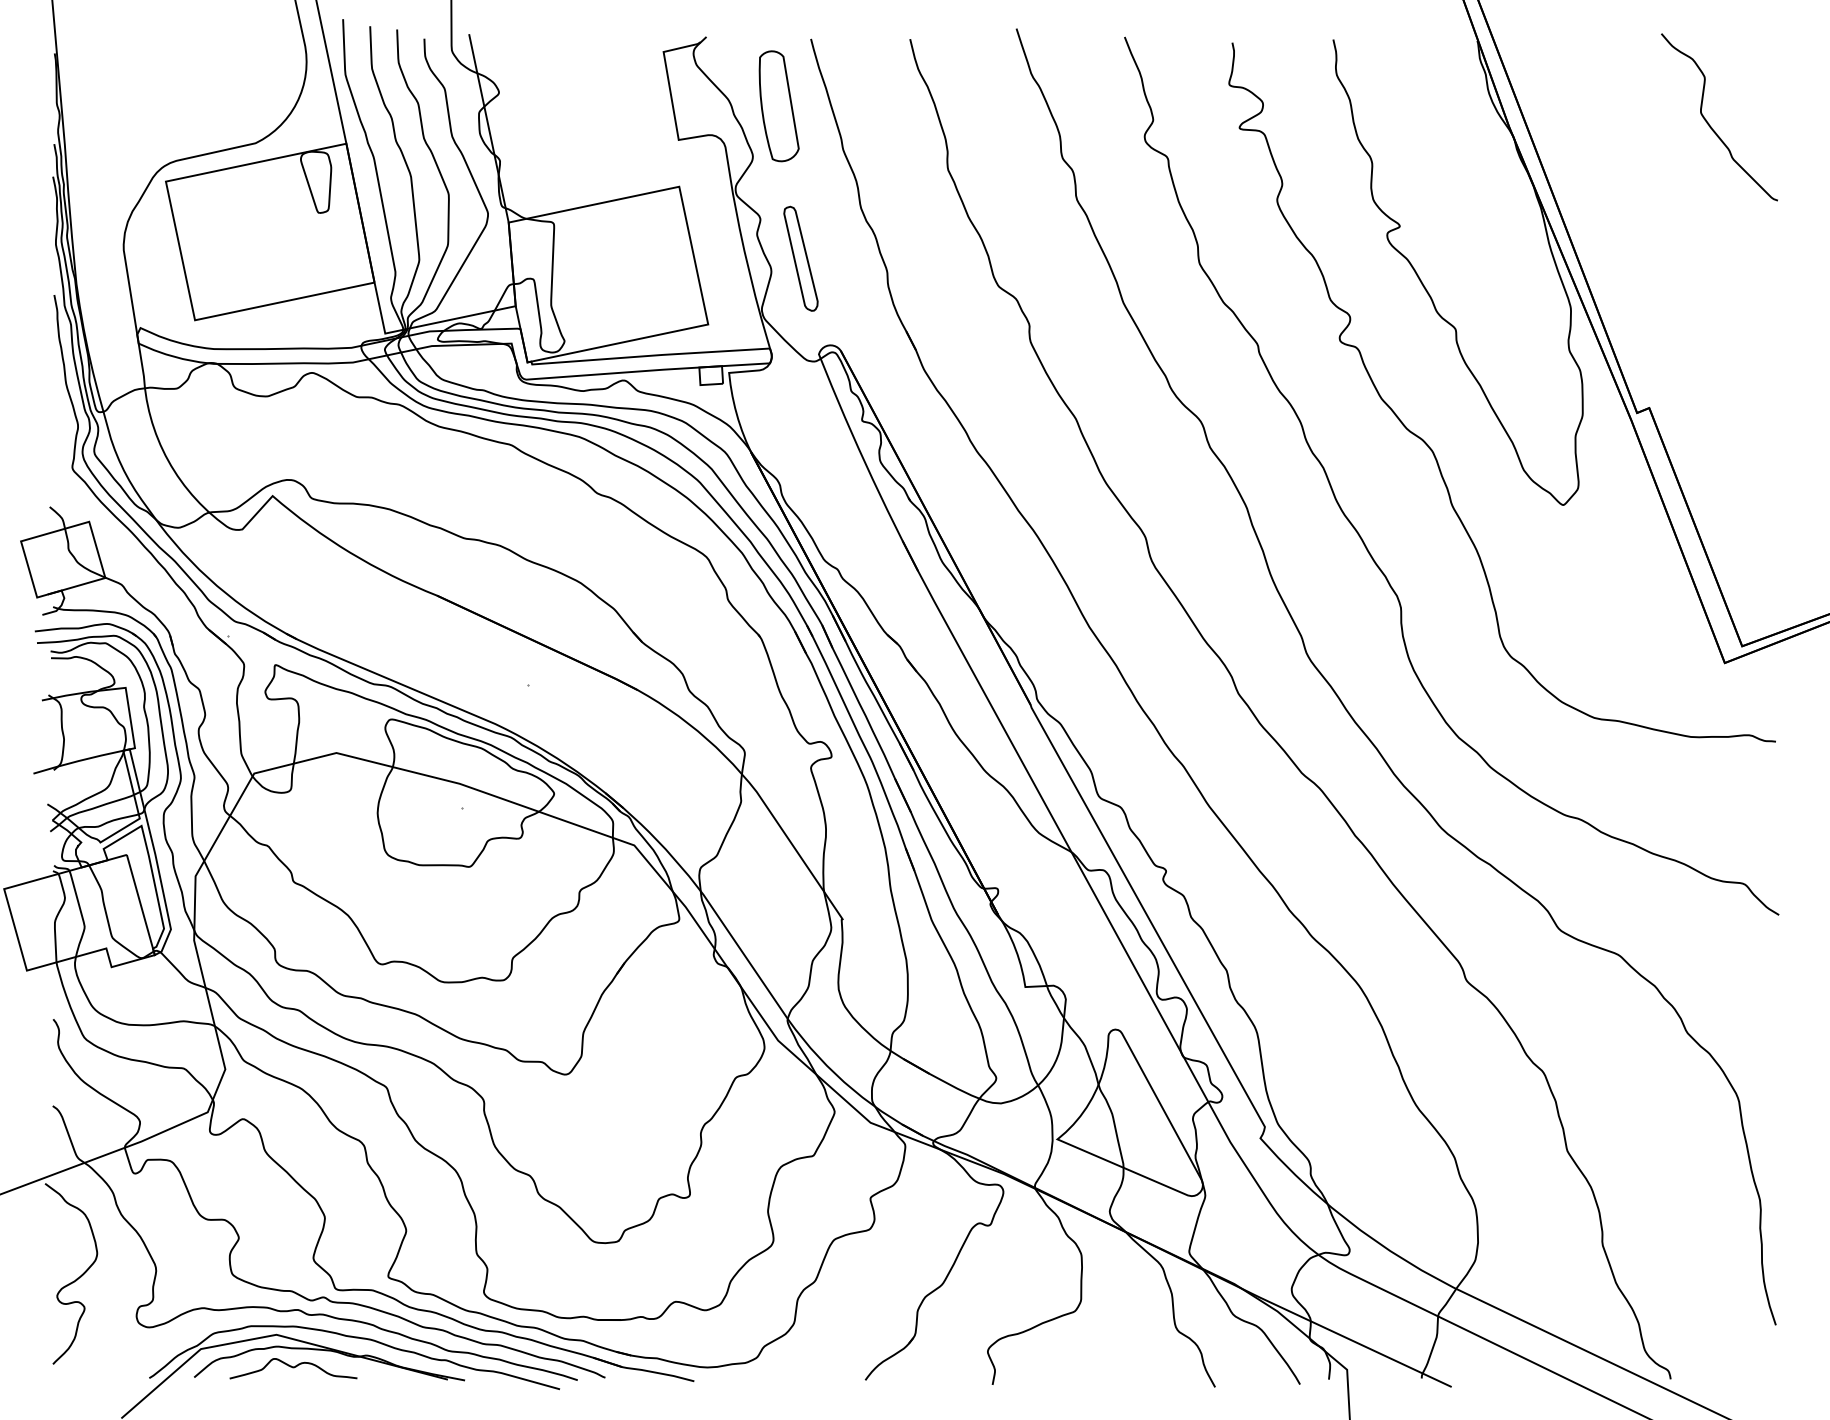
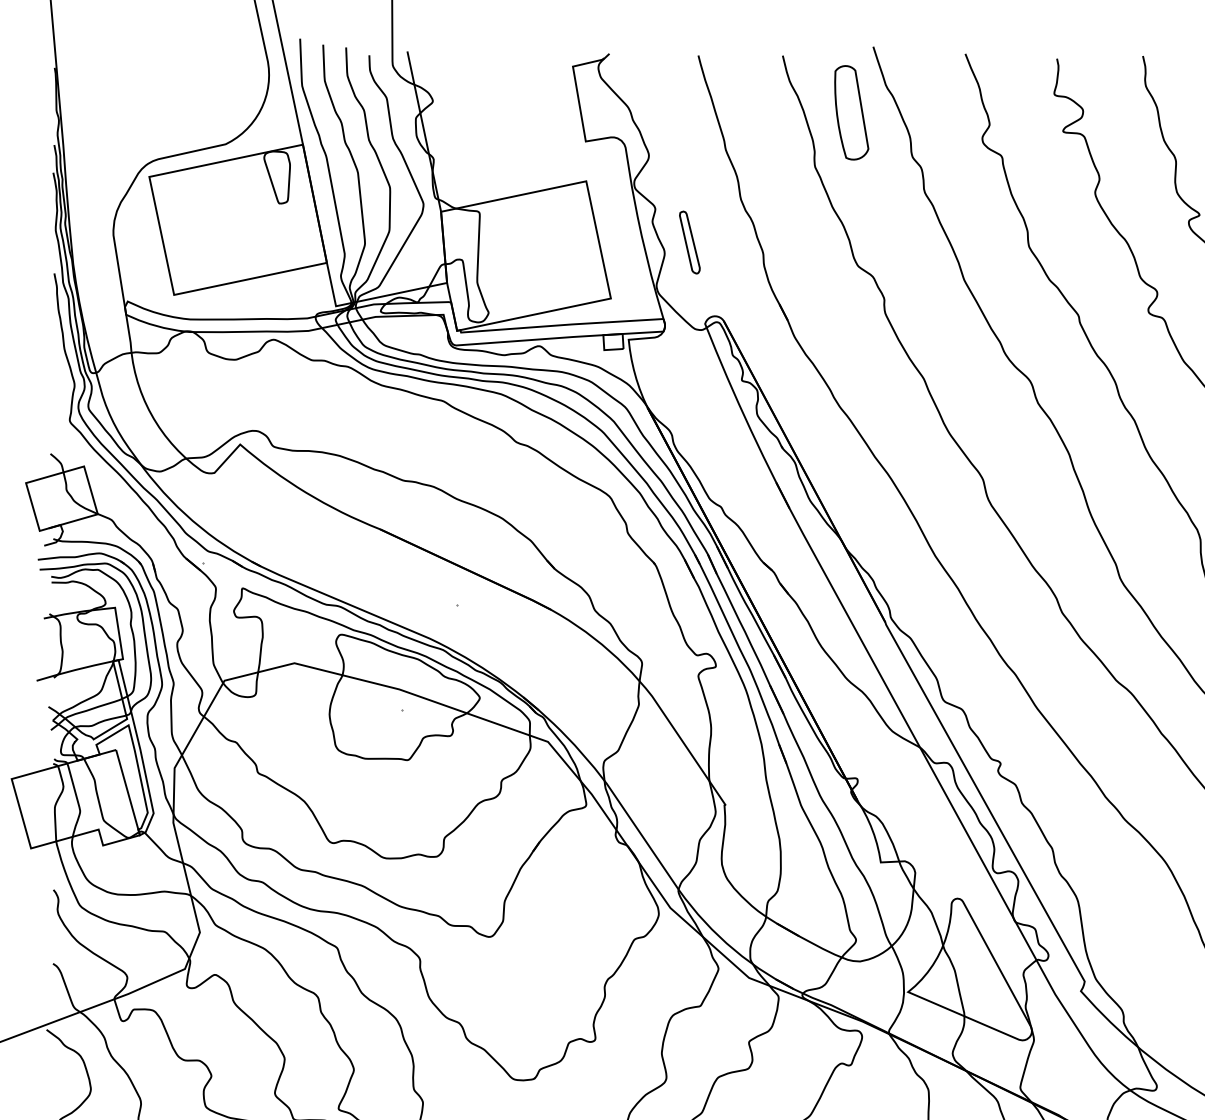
part: (778, 106) -> (851, 113), moved
part: (800, 258) -> (689, 242), size x0.7

